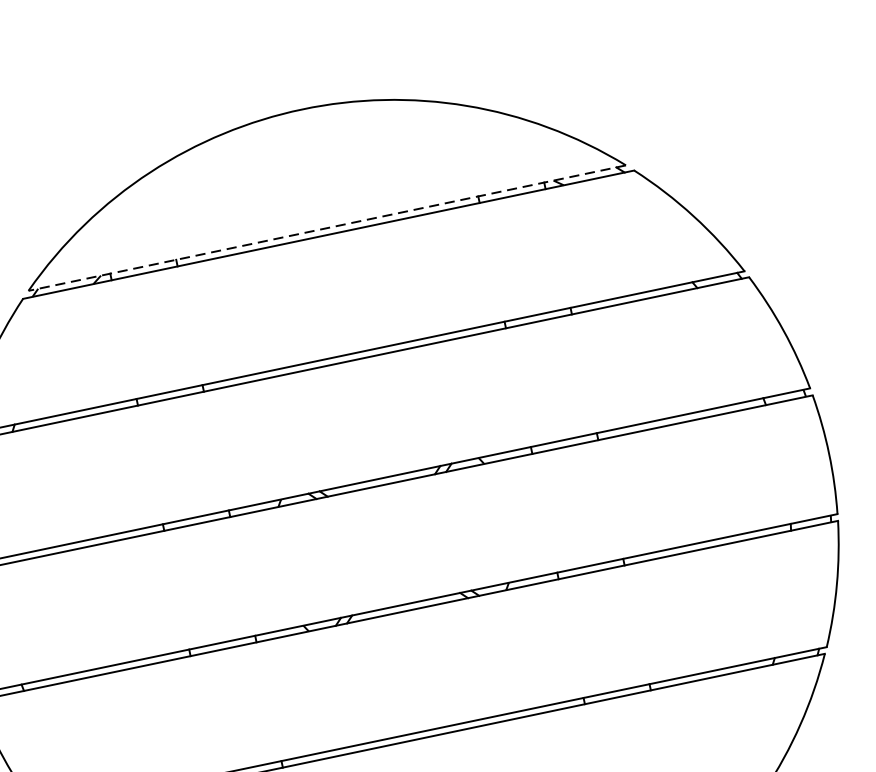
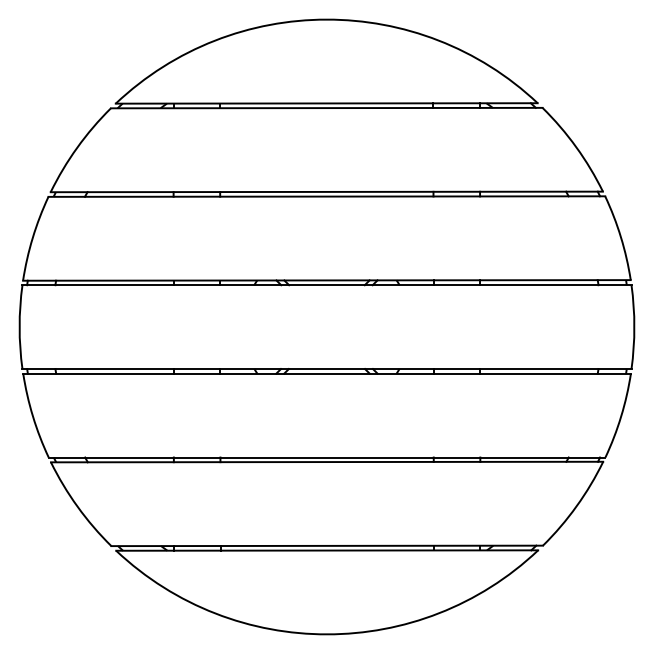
line: (326, 228) -> (326, 103), dashed -> solid

